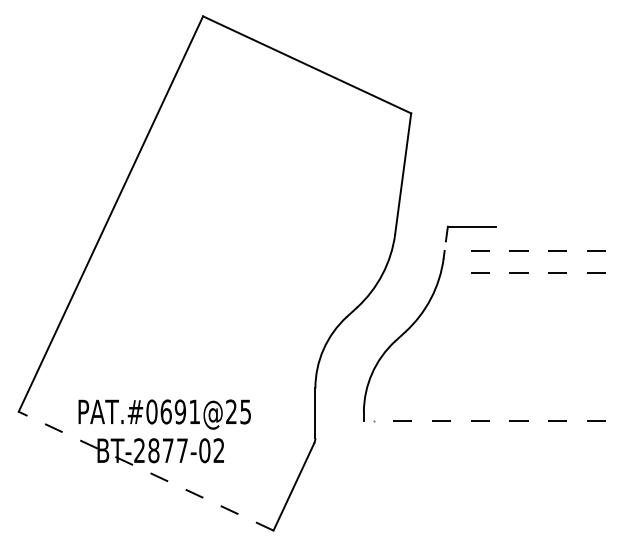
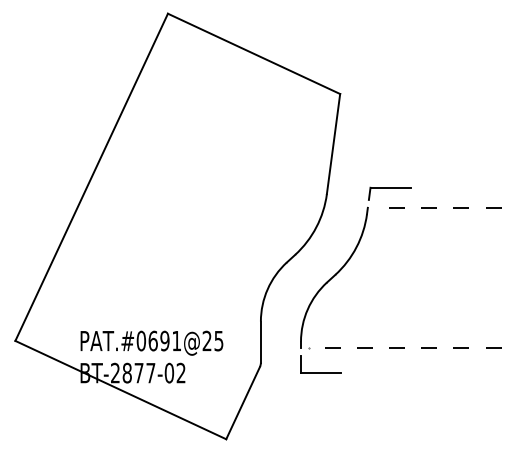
line: (528, 272) -> (437, 225), removed
text: (164, 414) -> (151, 343), moved
part: (387, 450) -> (320, 372), added
line: (146, 471) -> (121, 390), dashed -> solid

